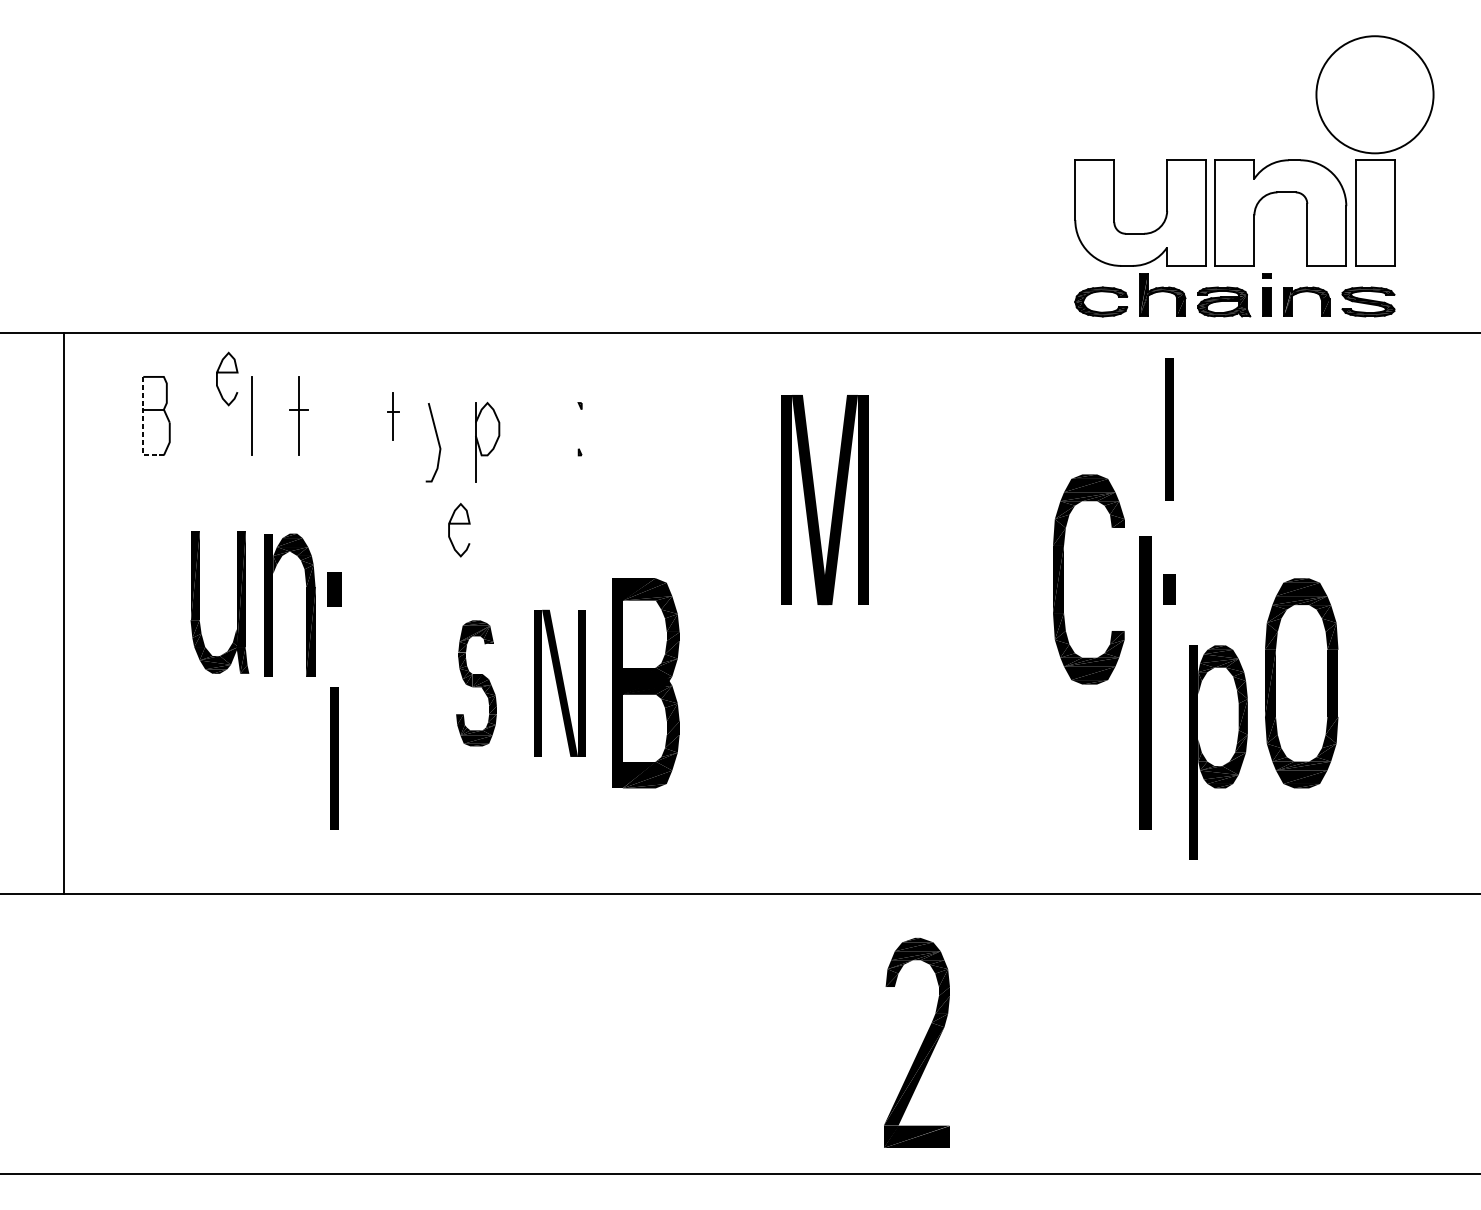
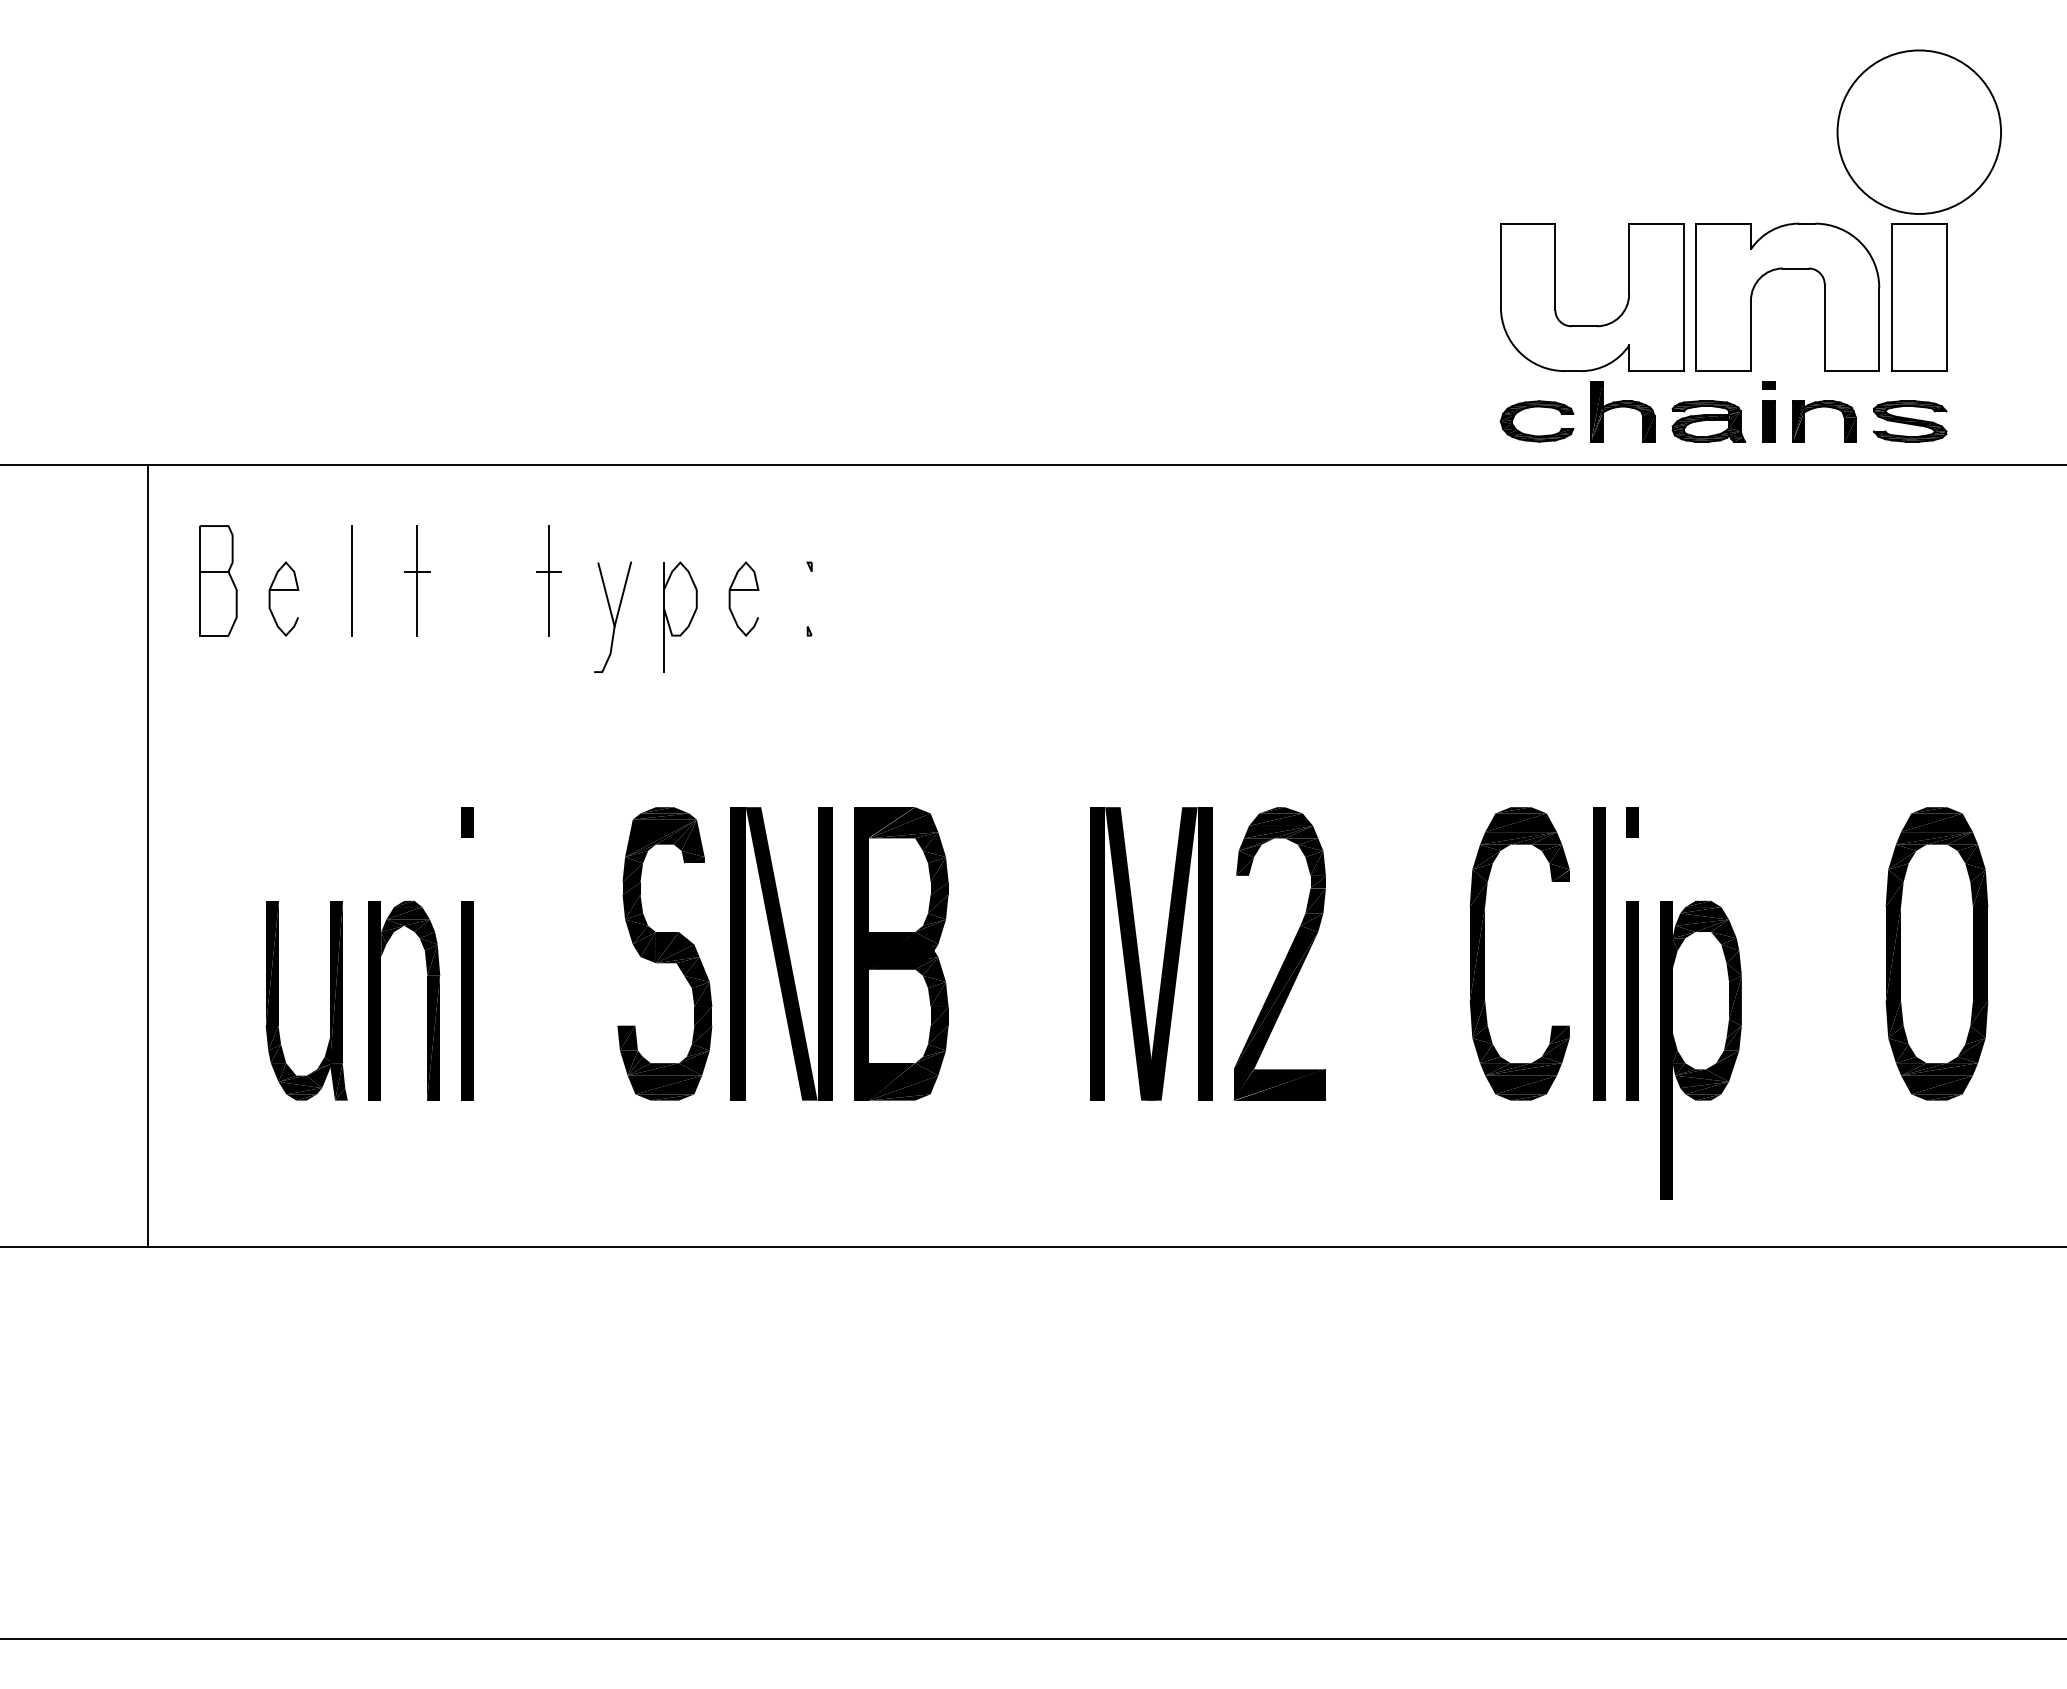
curve: (226, 372) -> (283, 590), moved
part: (393, 415) -> (548, 580), size x1.67
line: (446, 425) -> (622, 594), added
line: (143, 426) -> (199, 595), dashed -> solid
part: (1169, 429) -> (1632, 1000), moved
part: (833, 502) -> (1163, 957), moved
curve: (458, 524) -> (743, 590), moved
part: (1063, 579) -> (1484, 953), moved
part: (335, 589) -> (467, 822), size x0.62
part: (1169, 589) -> (1632, 822), size x0.71
part: (236, 602) -> (330, 1000), moved
part: (306, 605) -> (427, 1000), moved
line: (64, 612) -> (148, 855), moved
part: (476, 683) -> (664, 953), size x1.67
part: (559, 683) -> (781, 953), size x1.43
part: (1145, 683) -> (1599, 953), size x0.71
part: (1301, 683) -> (1936, 953), moved
part: (335, 758) -> (467, 1000), moved
part: (921, 1045) -> (1285, 957), moved

